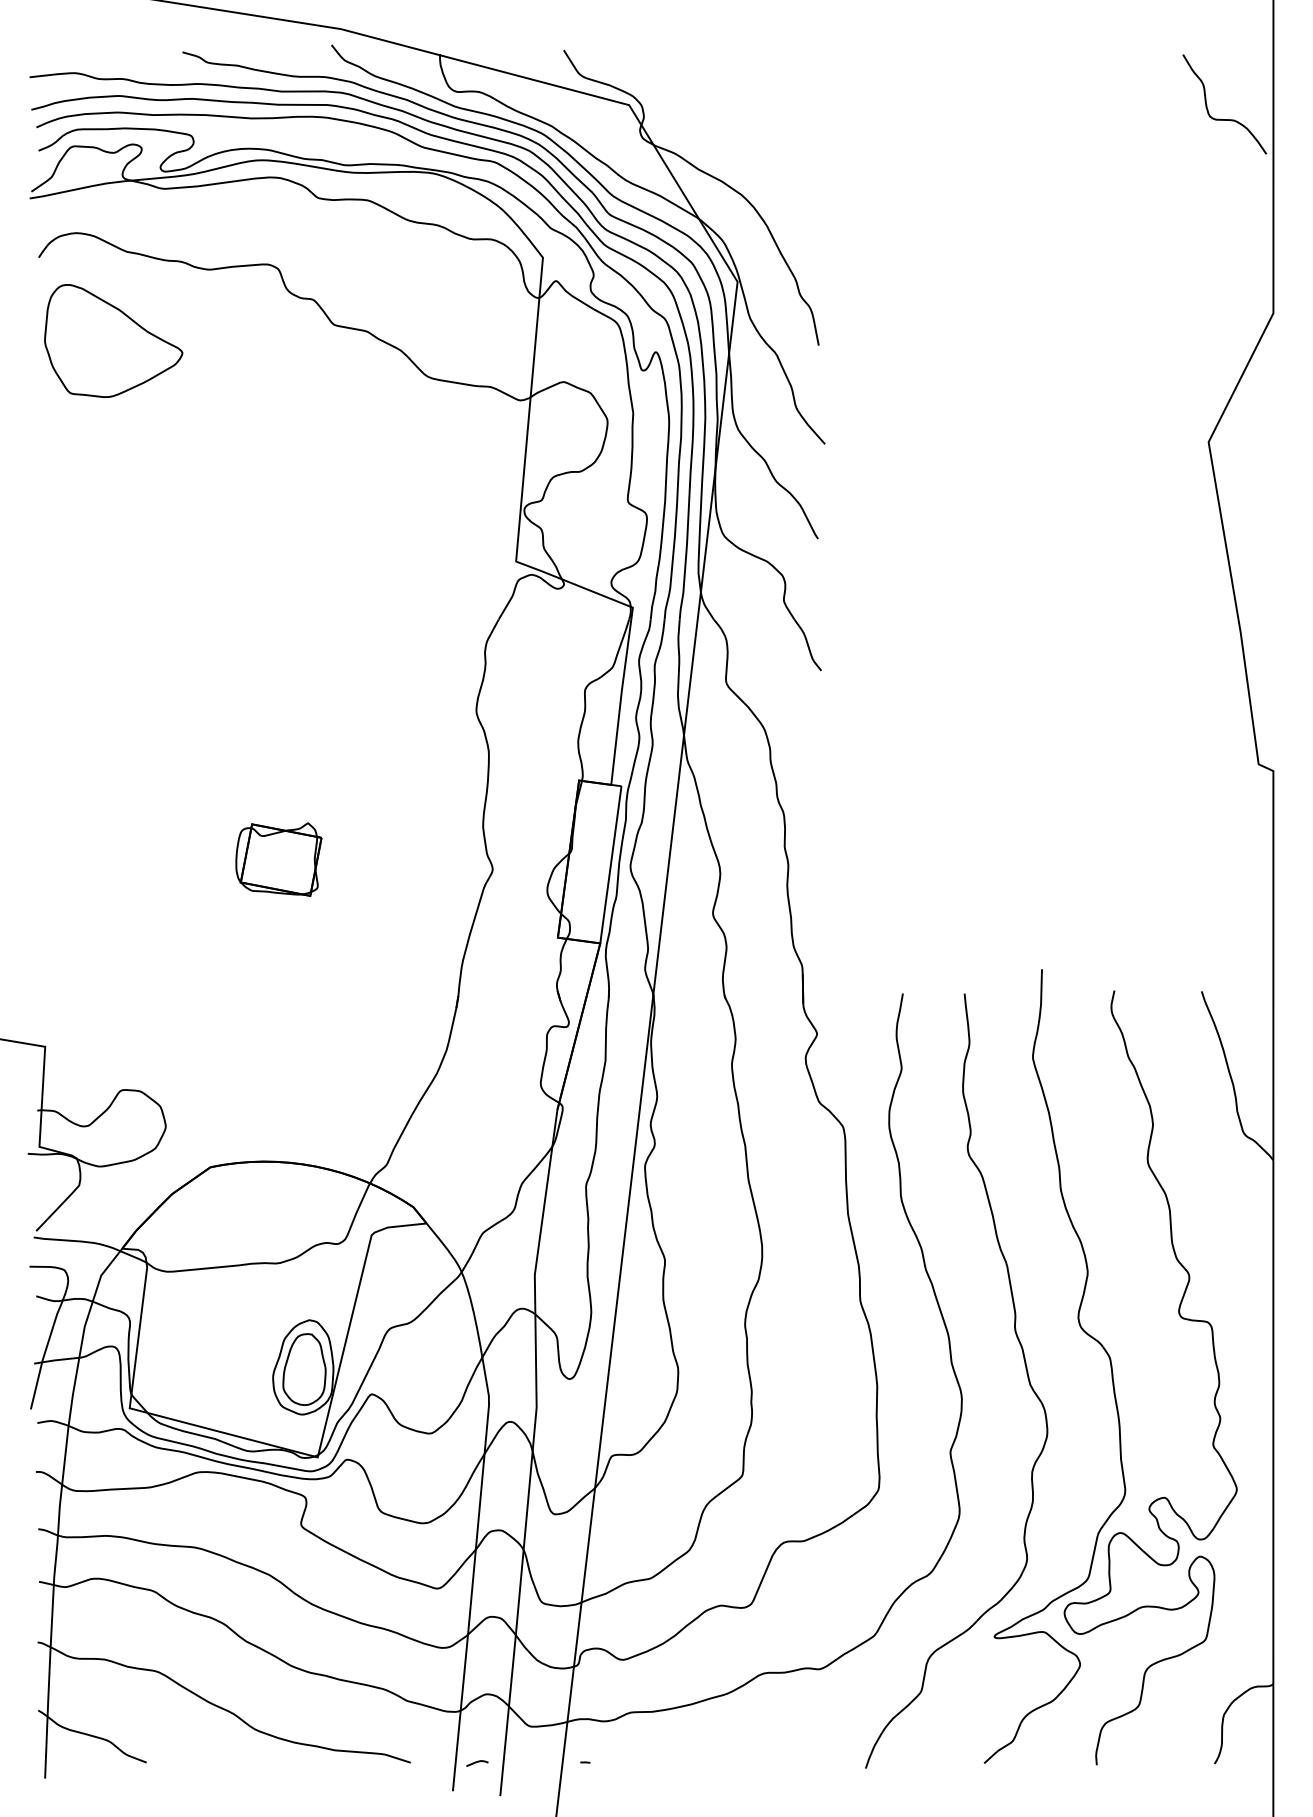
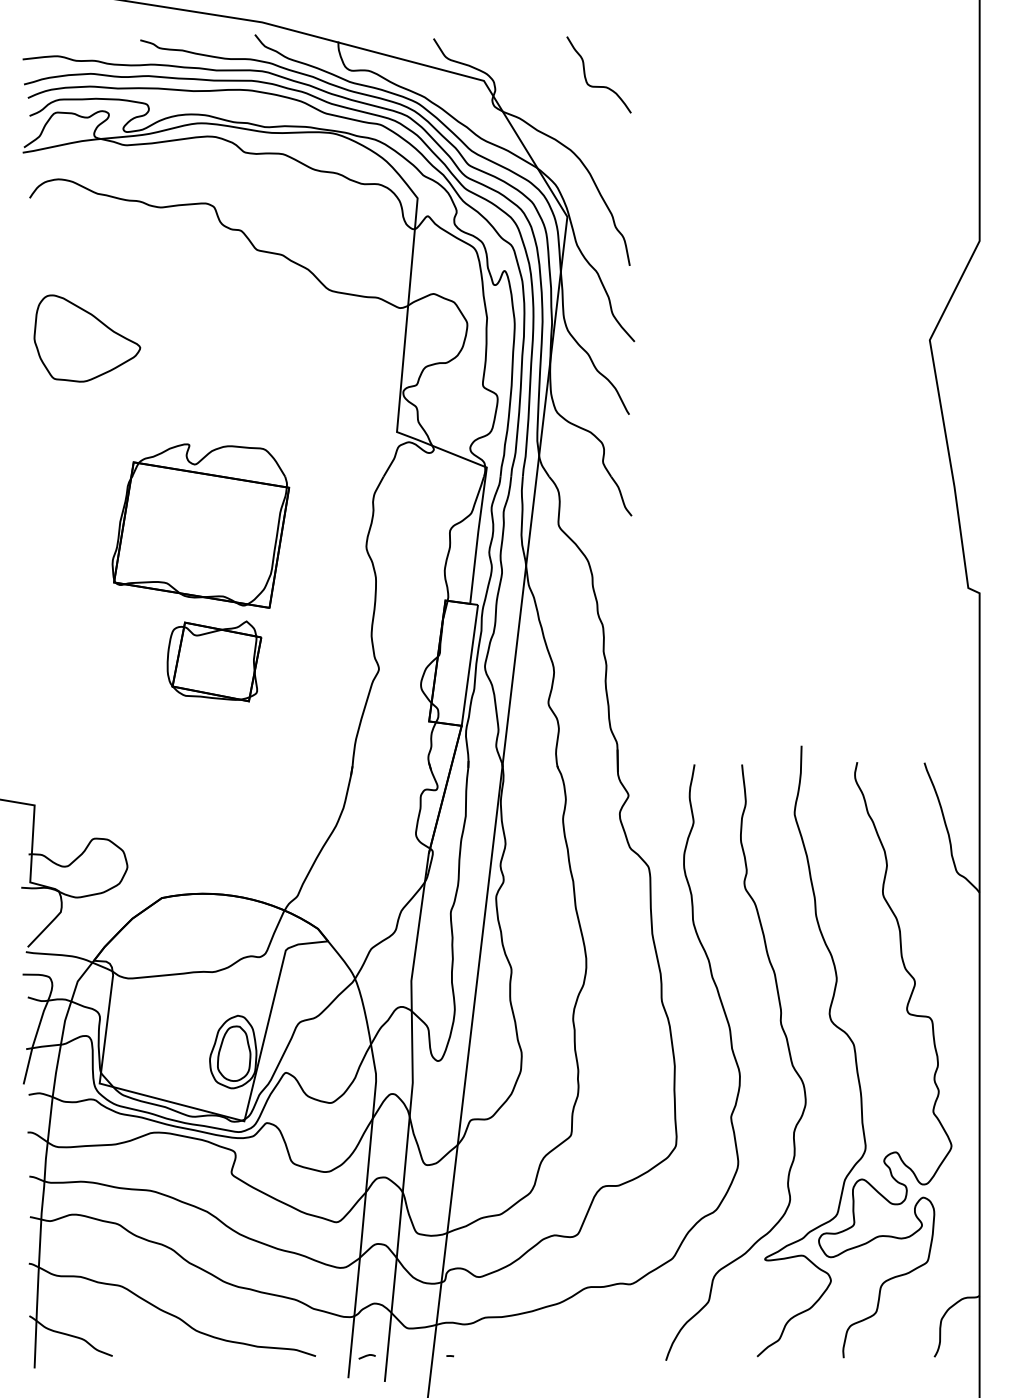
curve: (1219, 118) -> (595, 85), moved
part: (113, 340) -> (87, 338), moved
part: (260, 683) -> (200, 525), added
part: (278, 859) -> (214, 661), size x1.43

